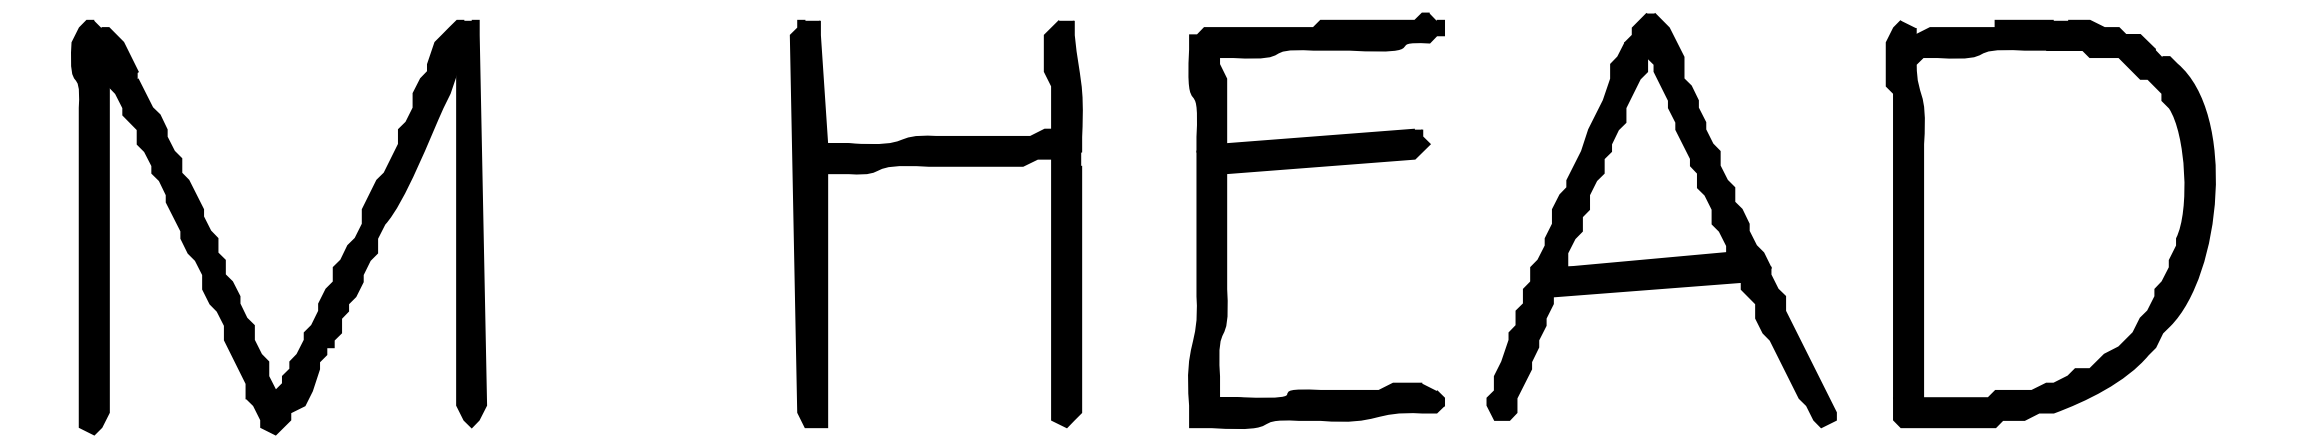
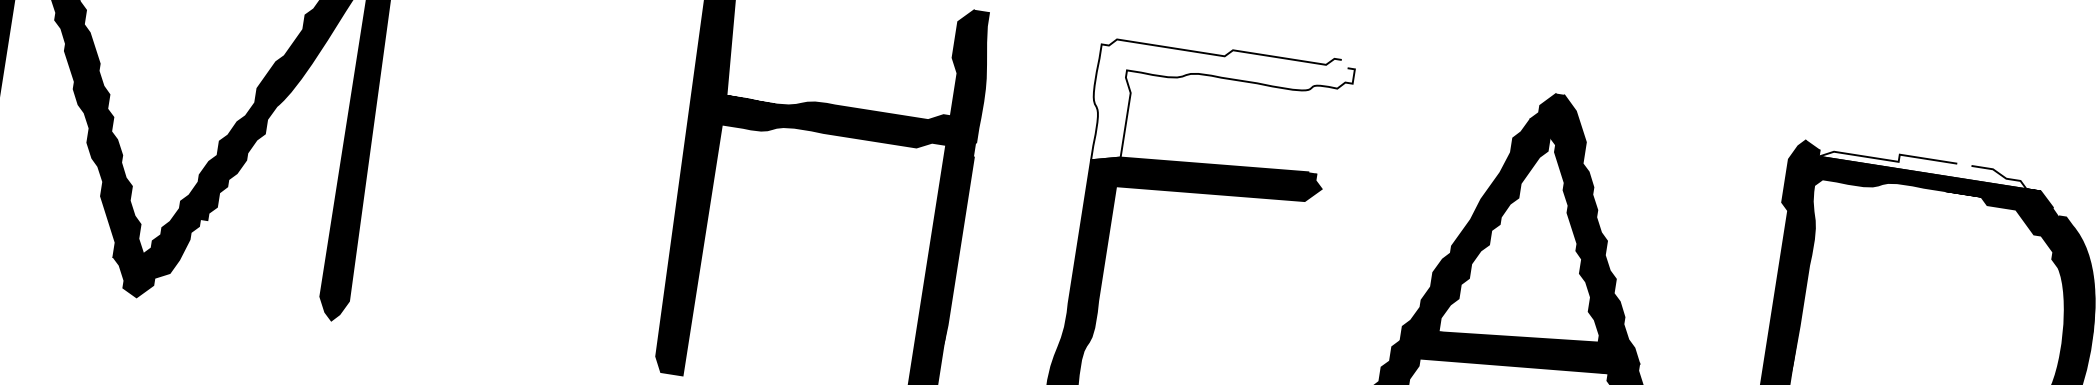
fill: (2027, 27) -> (1930, 166), removed
fill: (1316, 82) -> (1219, 110), removed

